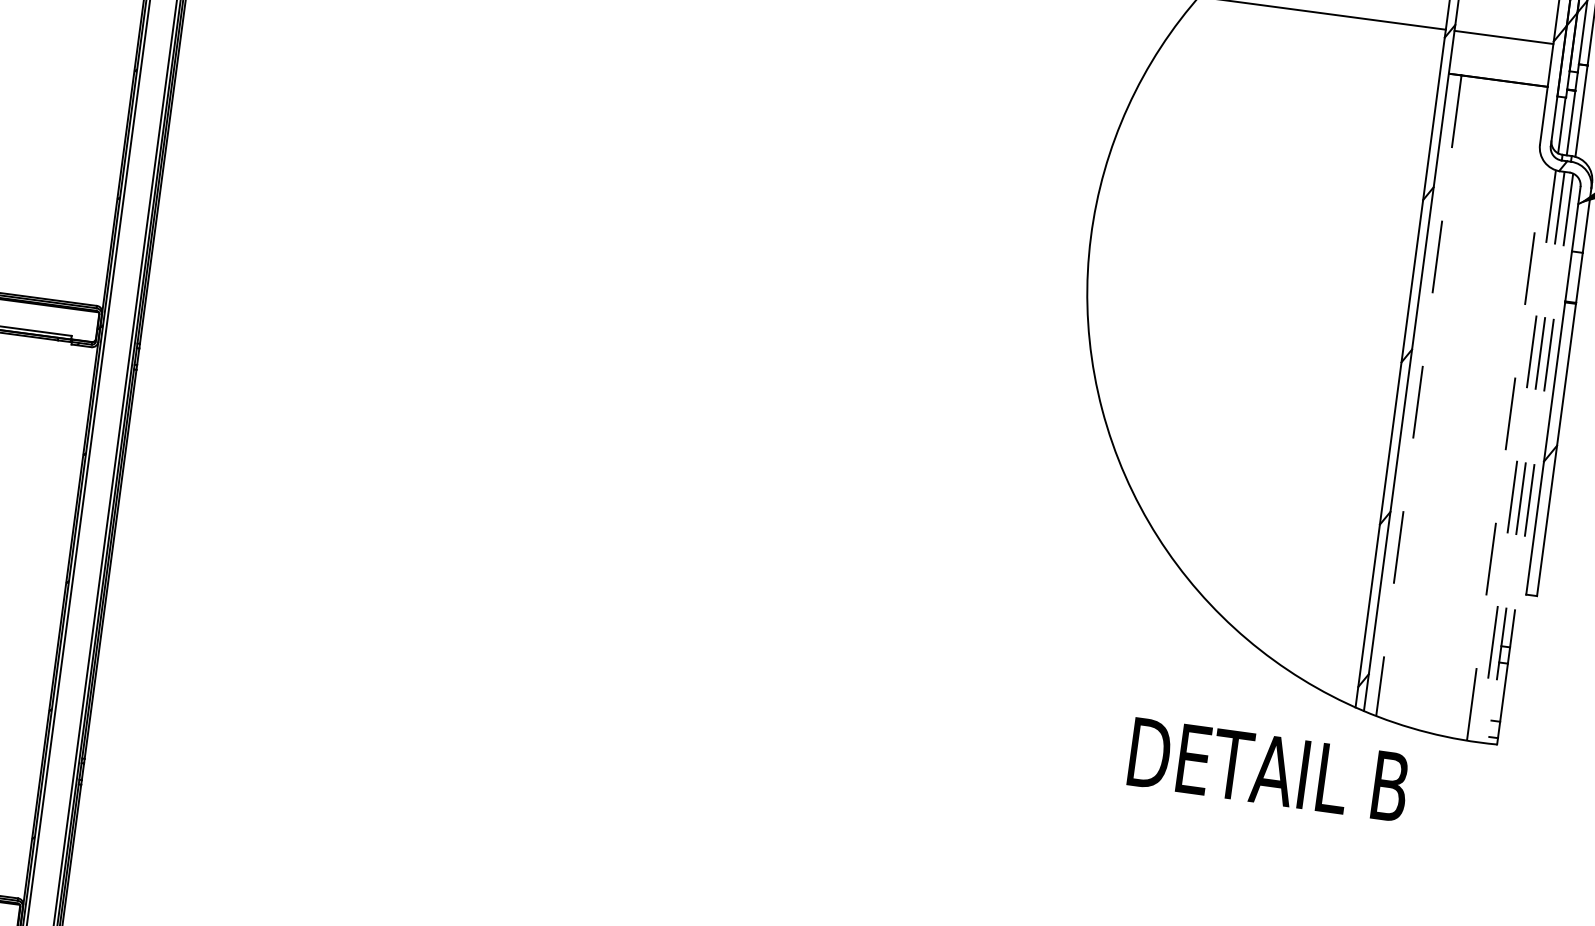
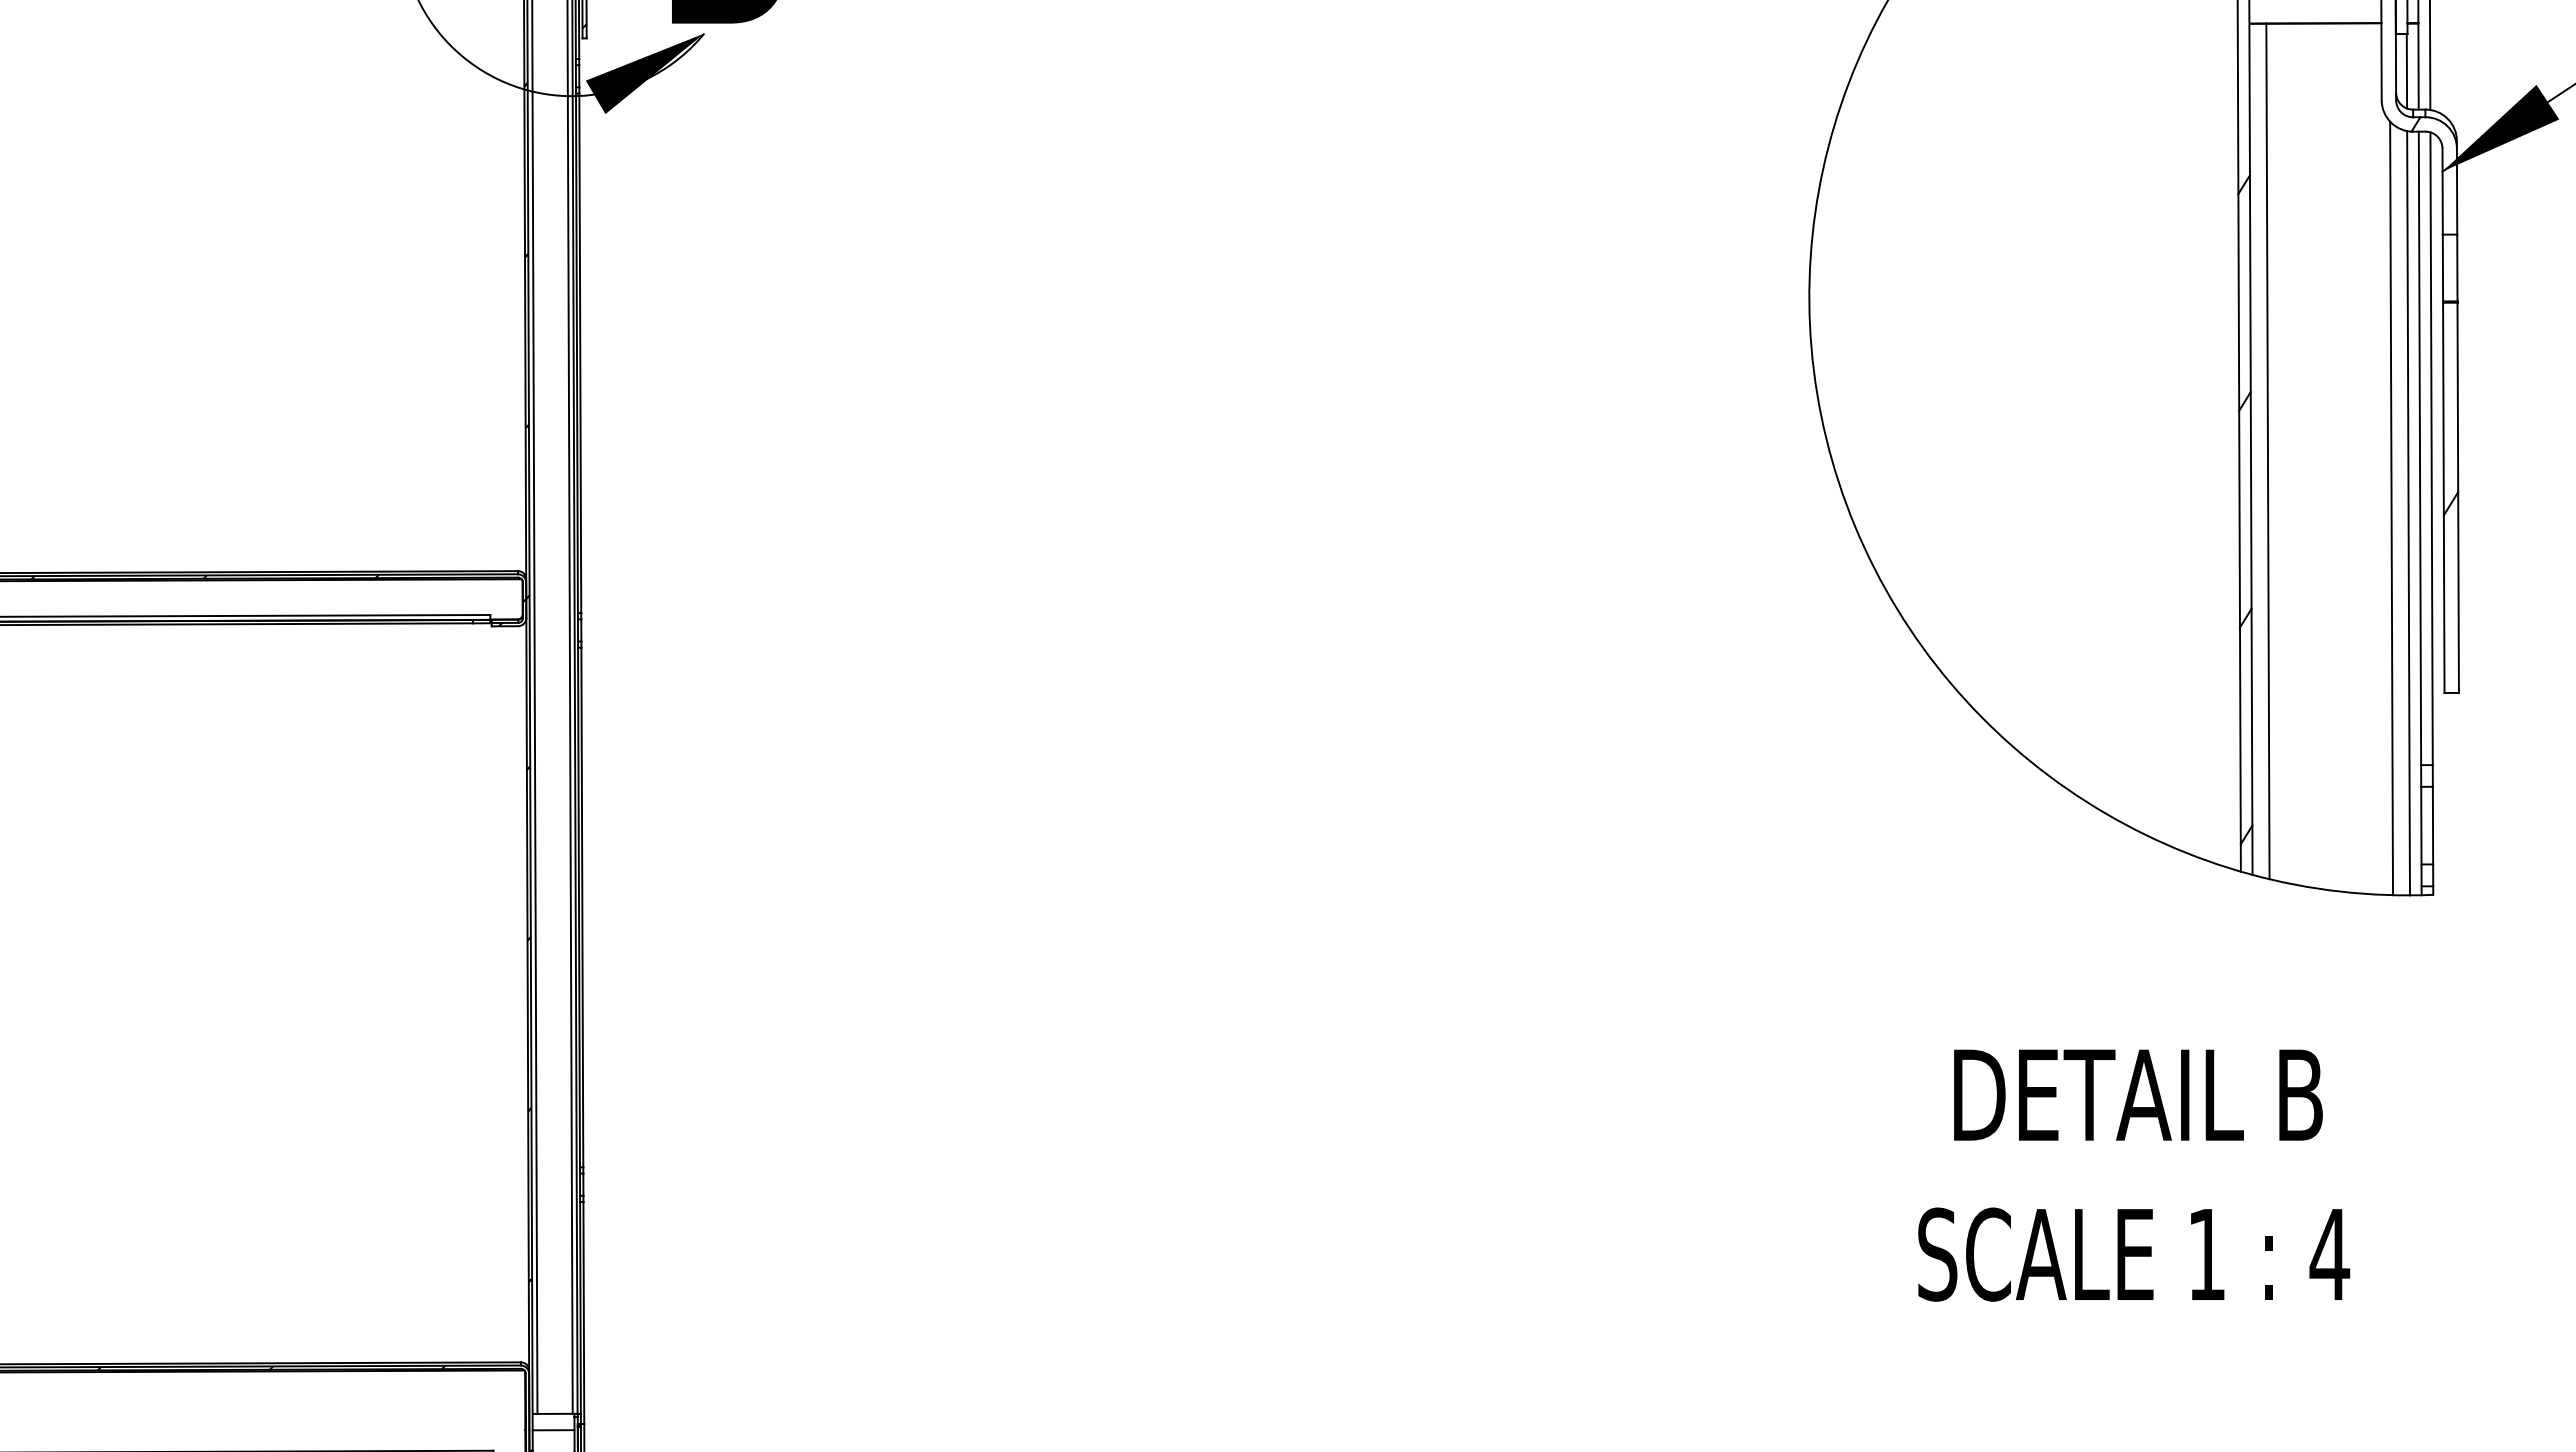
line: (1418, 395) -> (2267, 451), dashed -> solid
line: (1541, 411) -> (2431, 449), dashed -> solid
line: (1505, 451) -> (2391, 508), dashed -> solid
line: (1517, 456) -> (2408, 513), dashed -> solid
line: (1526, 457) -> (2420, 513), dashed -> solid
text: (1268, 769) -> (2138, 1094), moved

